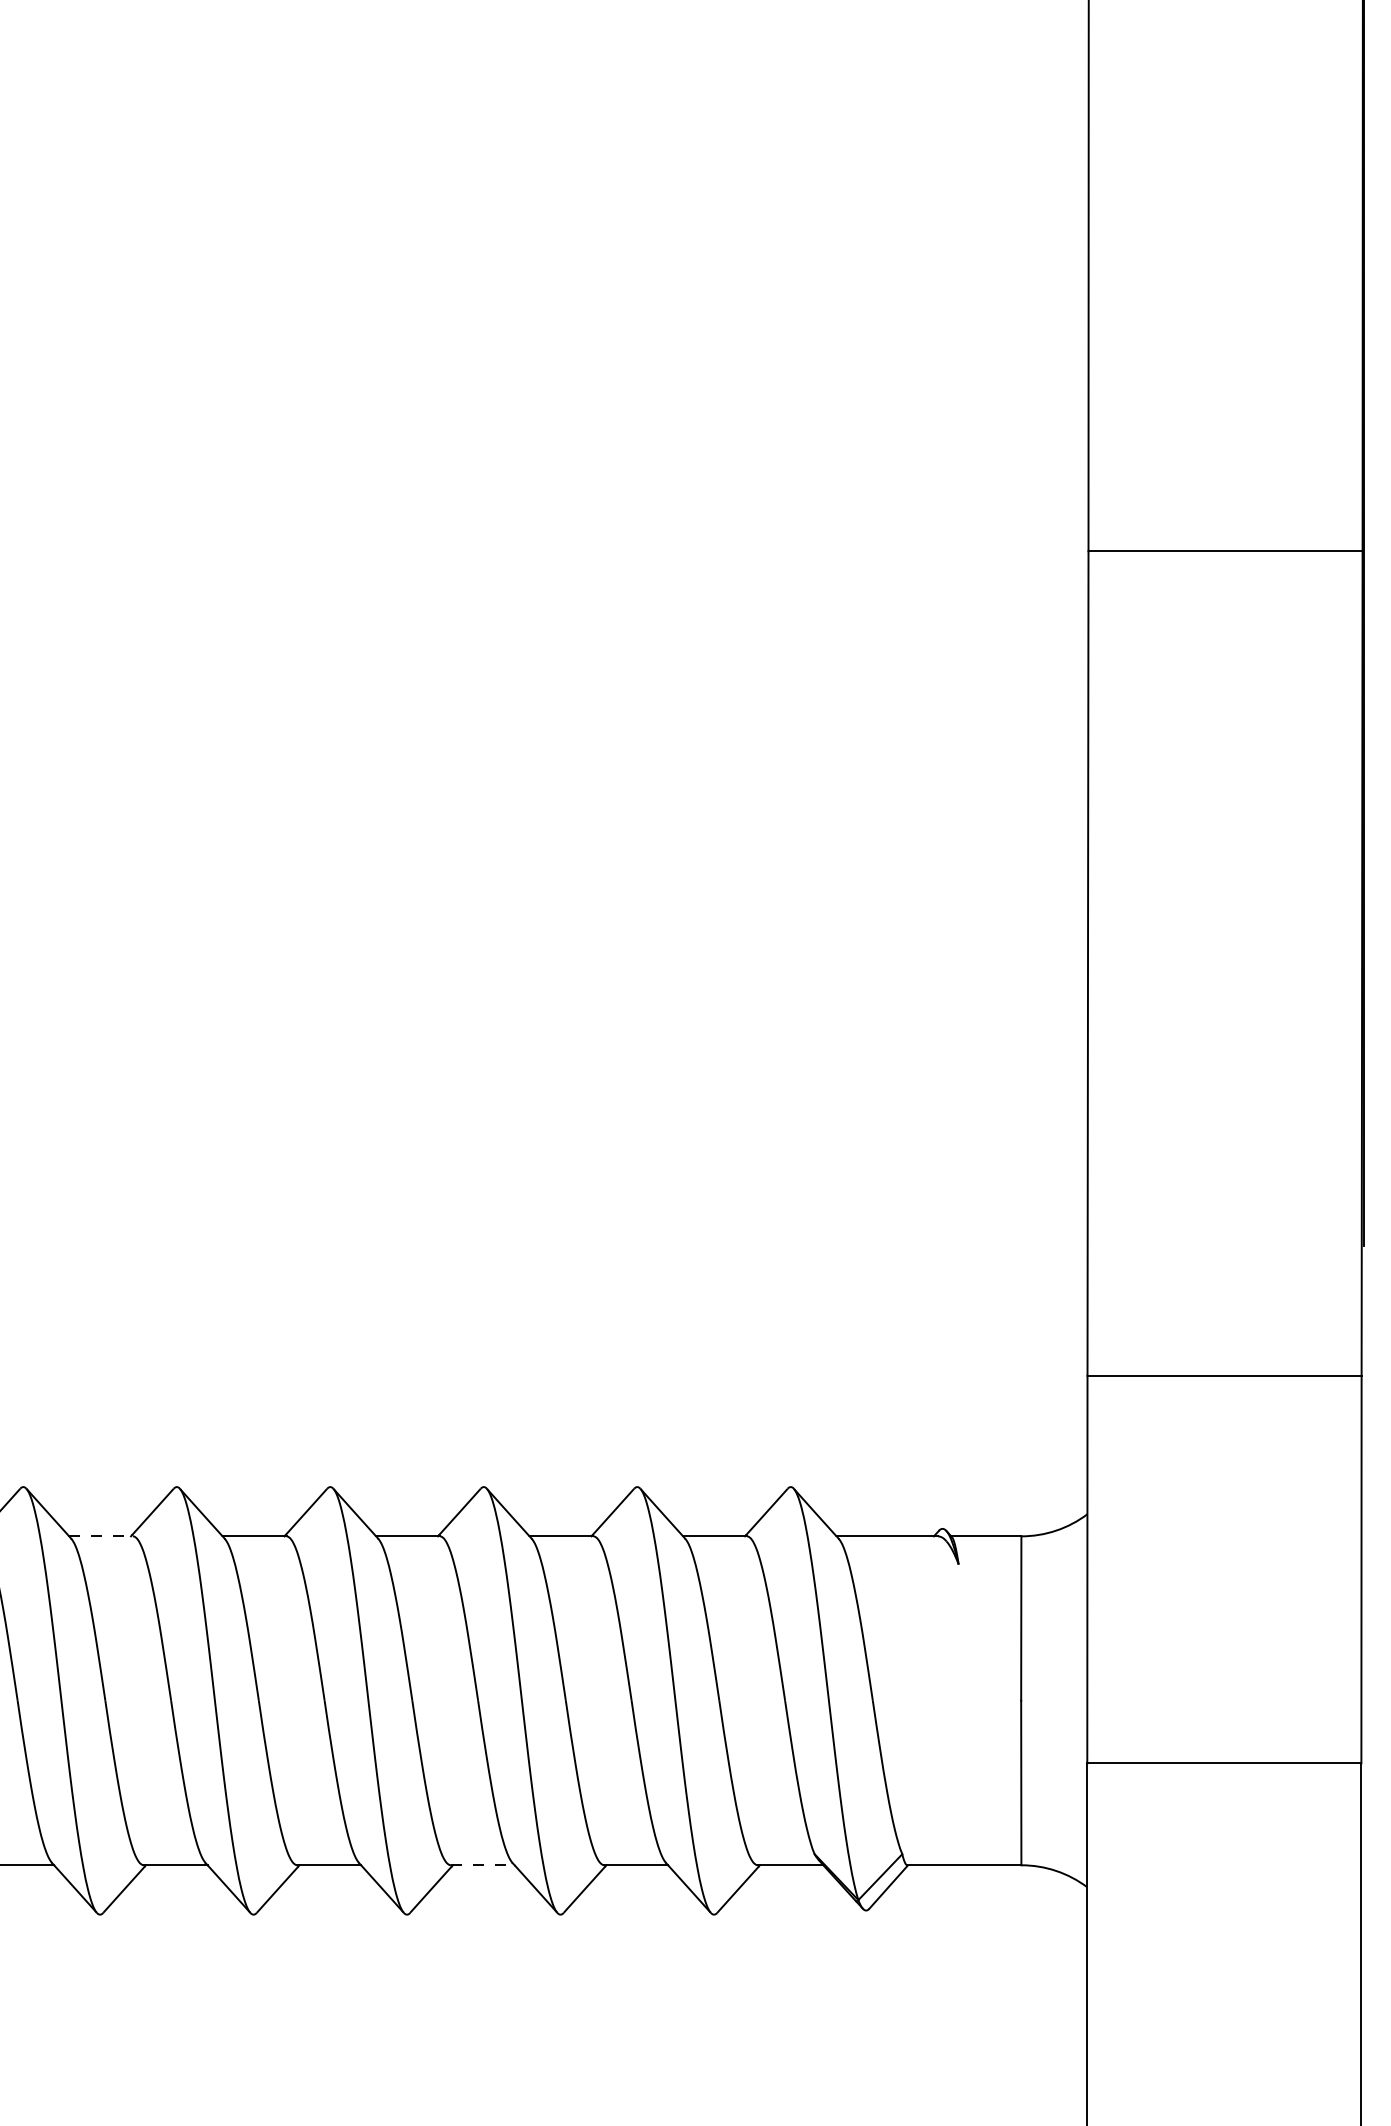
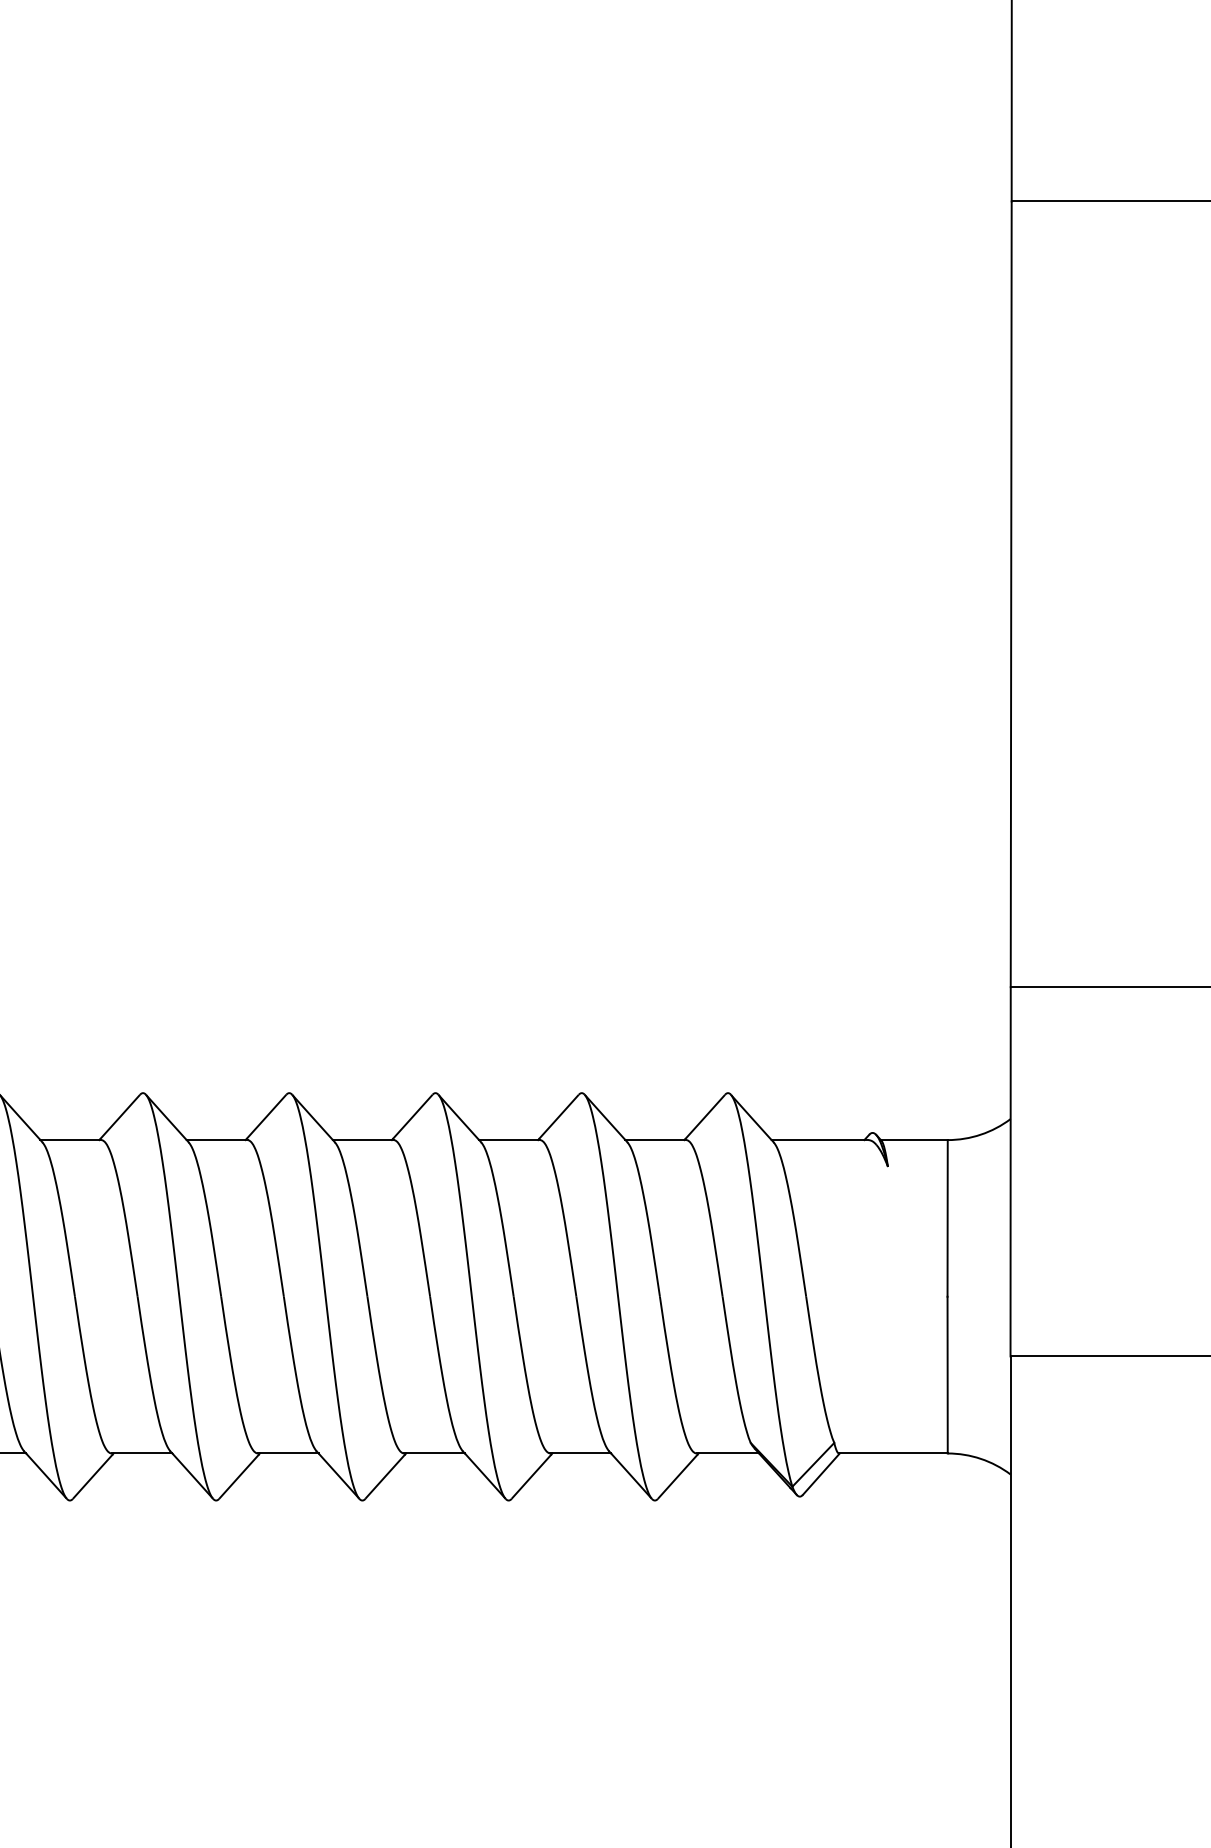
line: (101, 1536) -> (71, 1140), dashed -> solid
line: (482, 1865) -> (434, 1453), dashed -> solid

